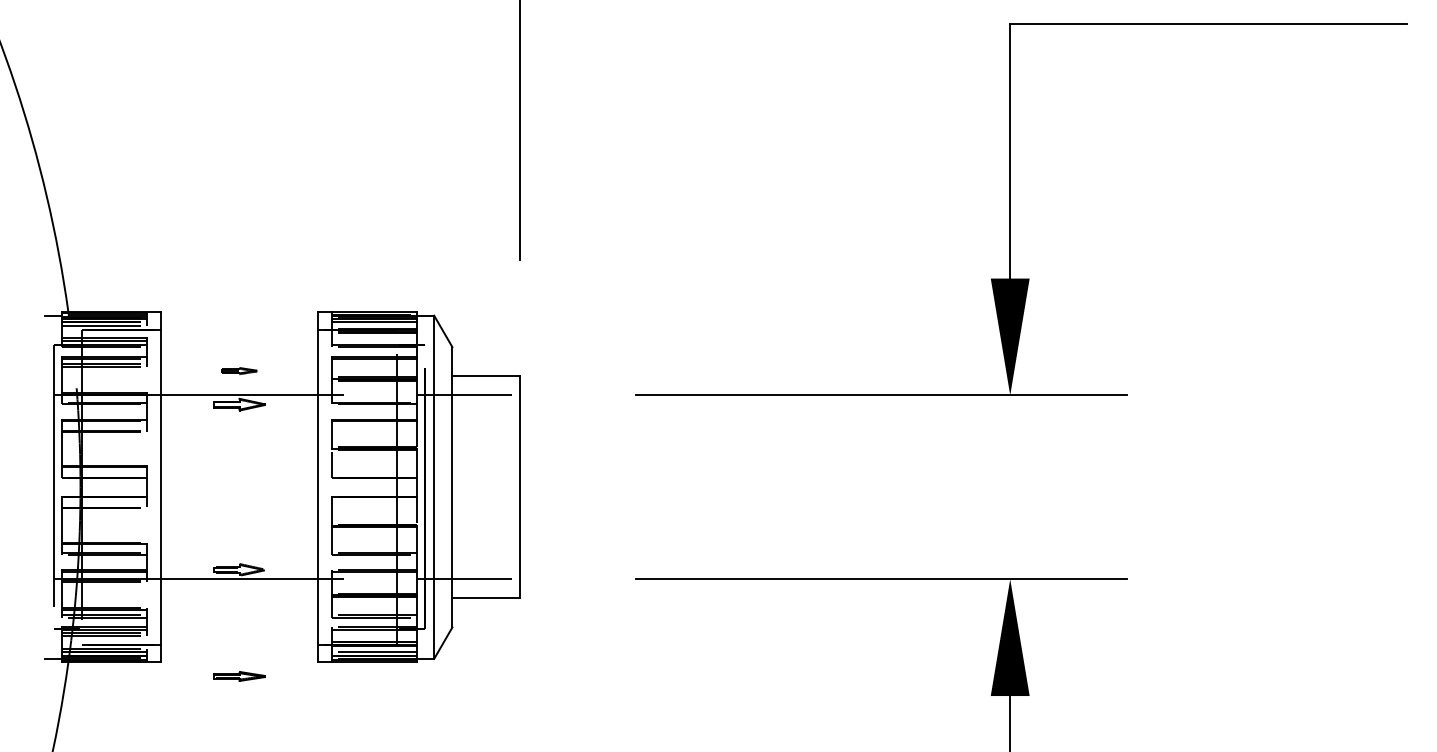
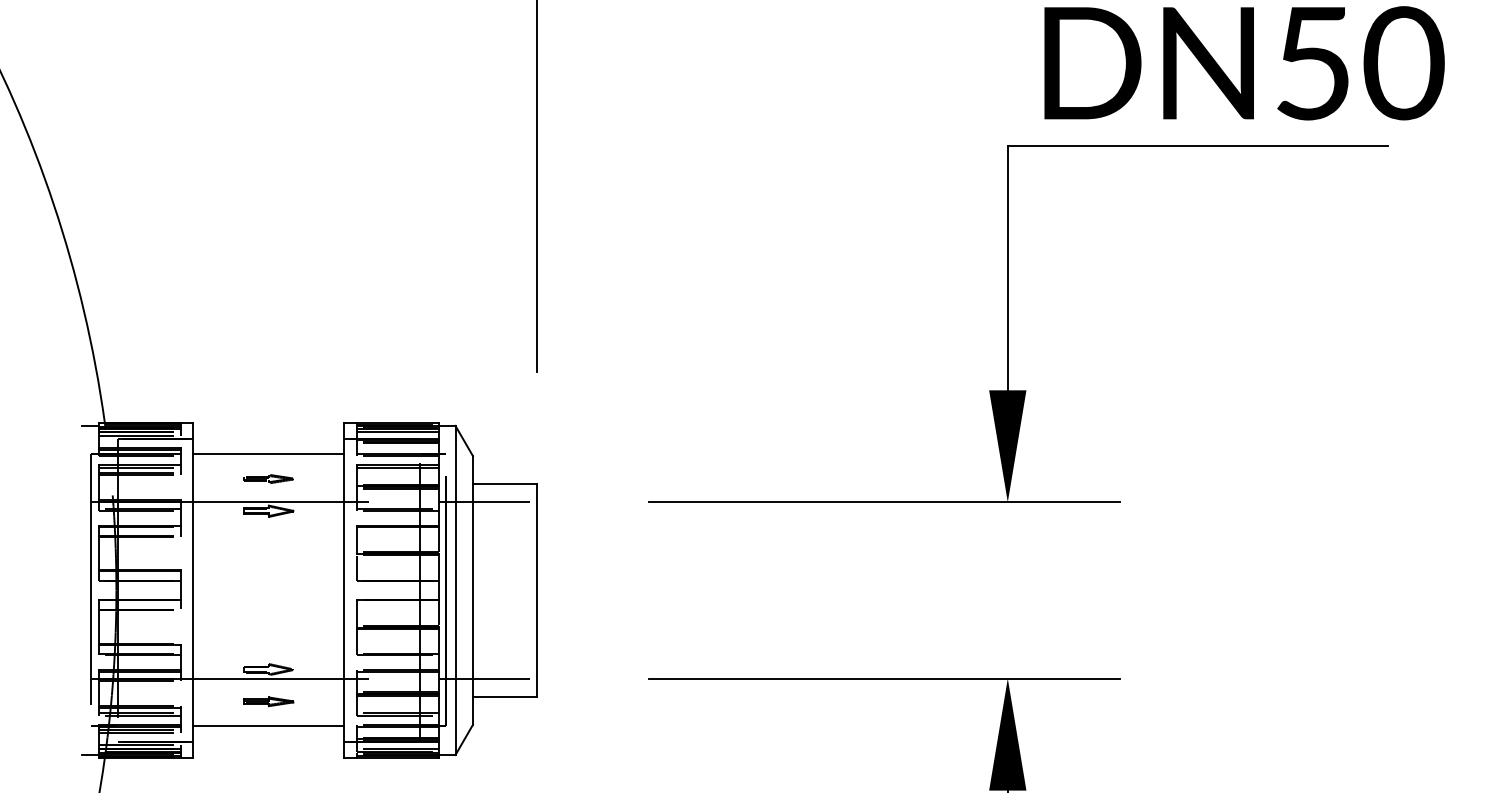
line: (239, 345) -> (268, 454), added
part: (239, 370) -> (268, 478), size x1.43
line: (239, 629) -> (268, 726), added
part: (239, 676) -> (268, 701), moved

